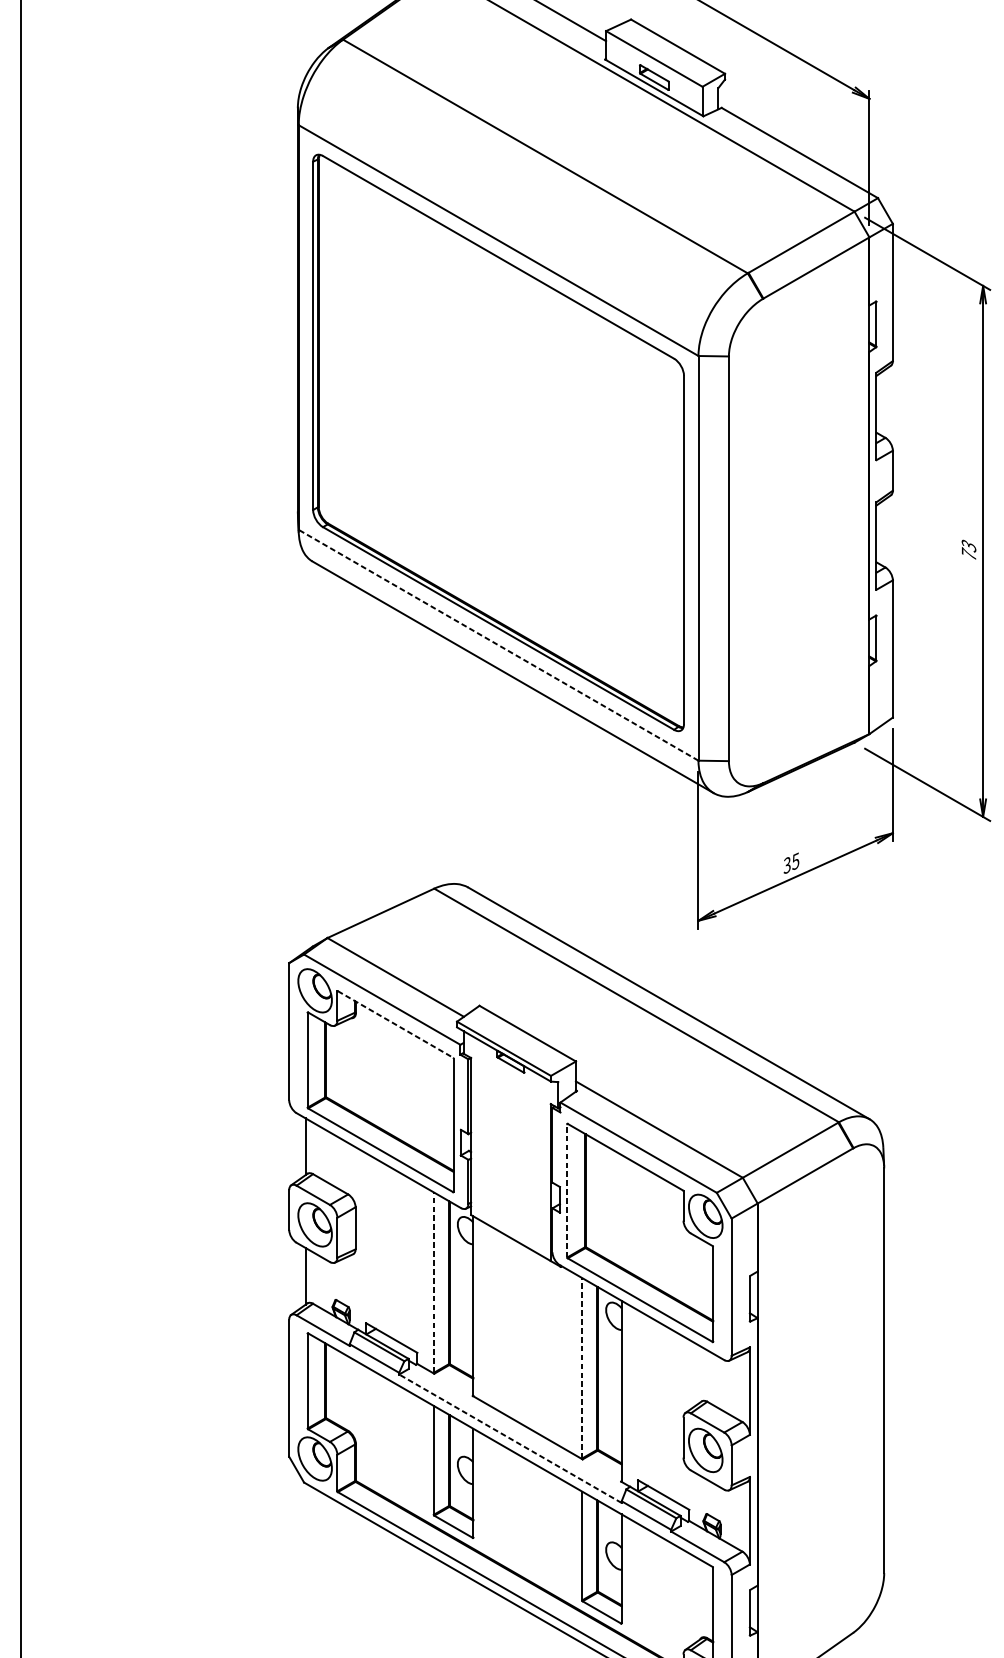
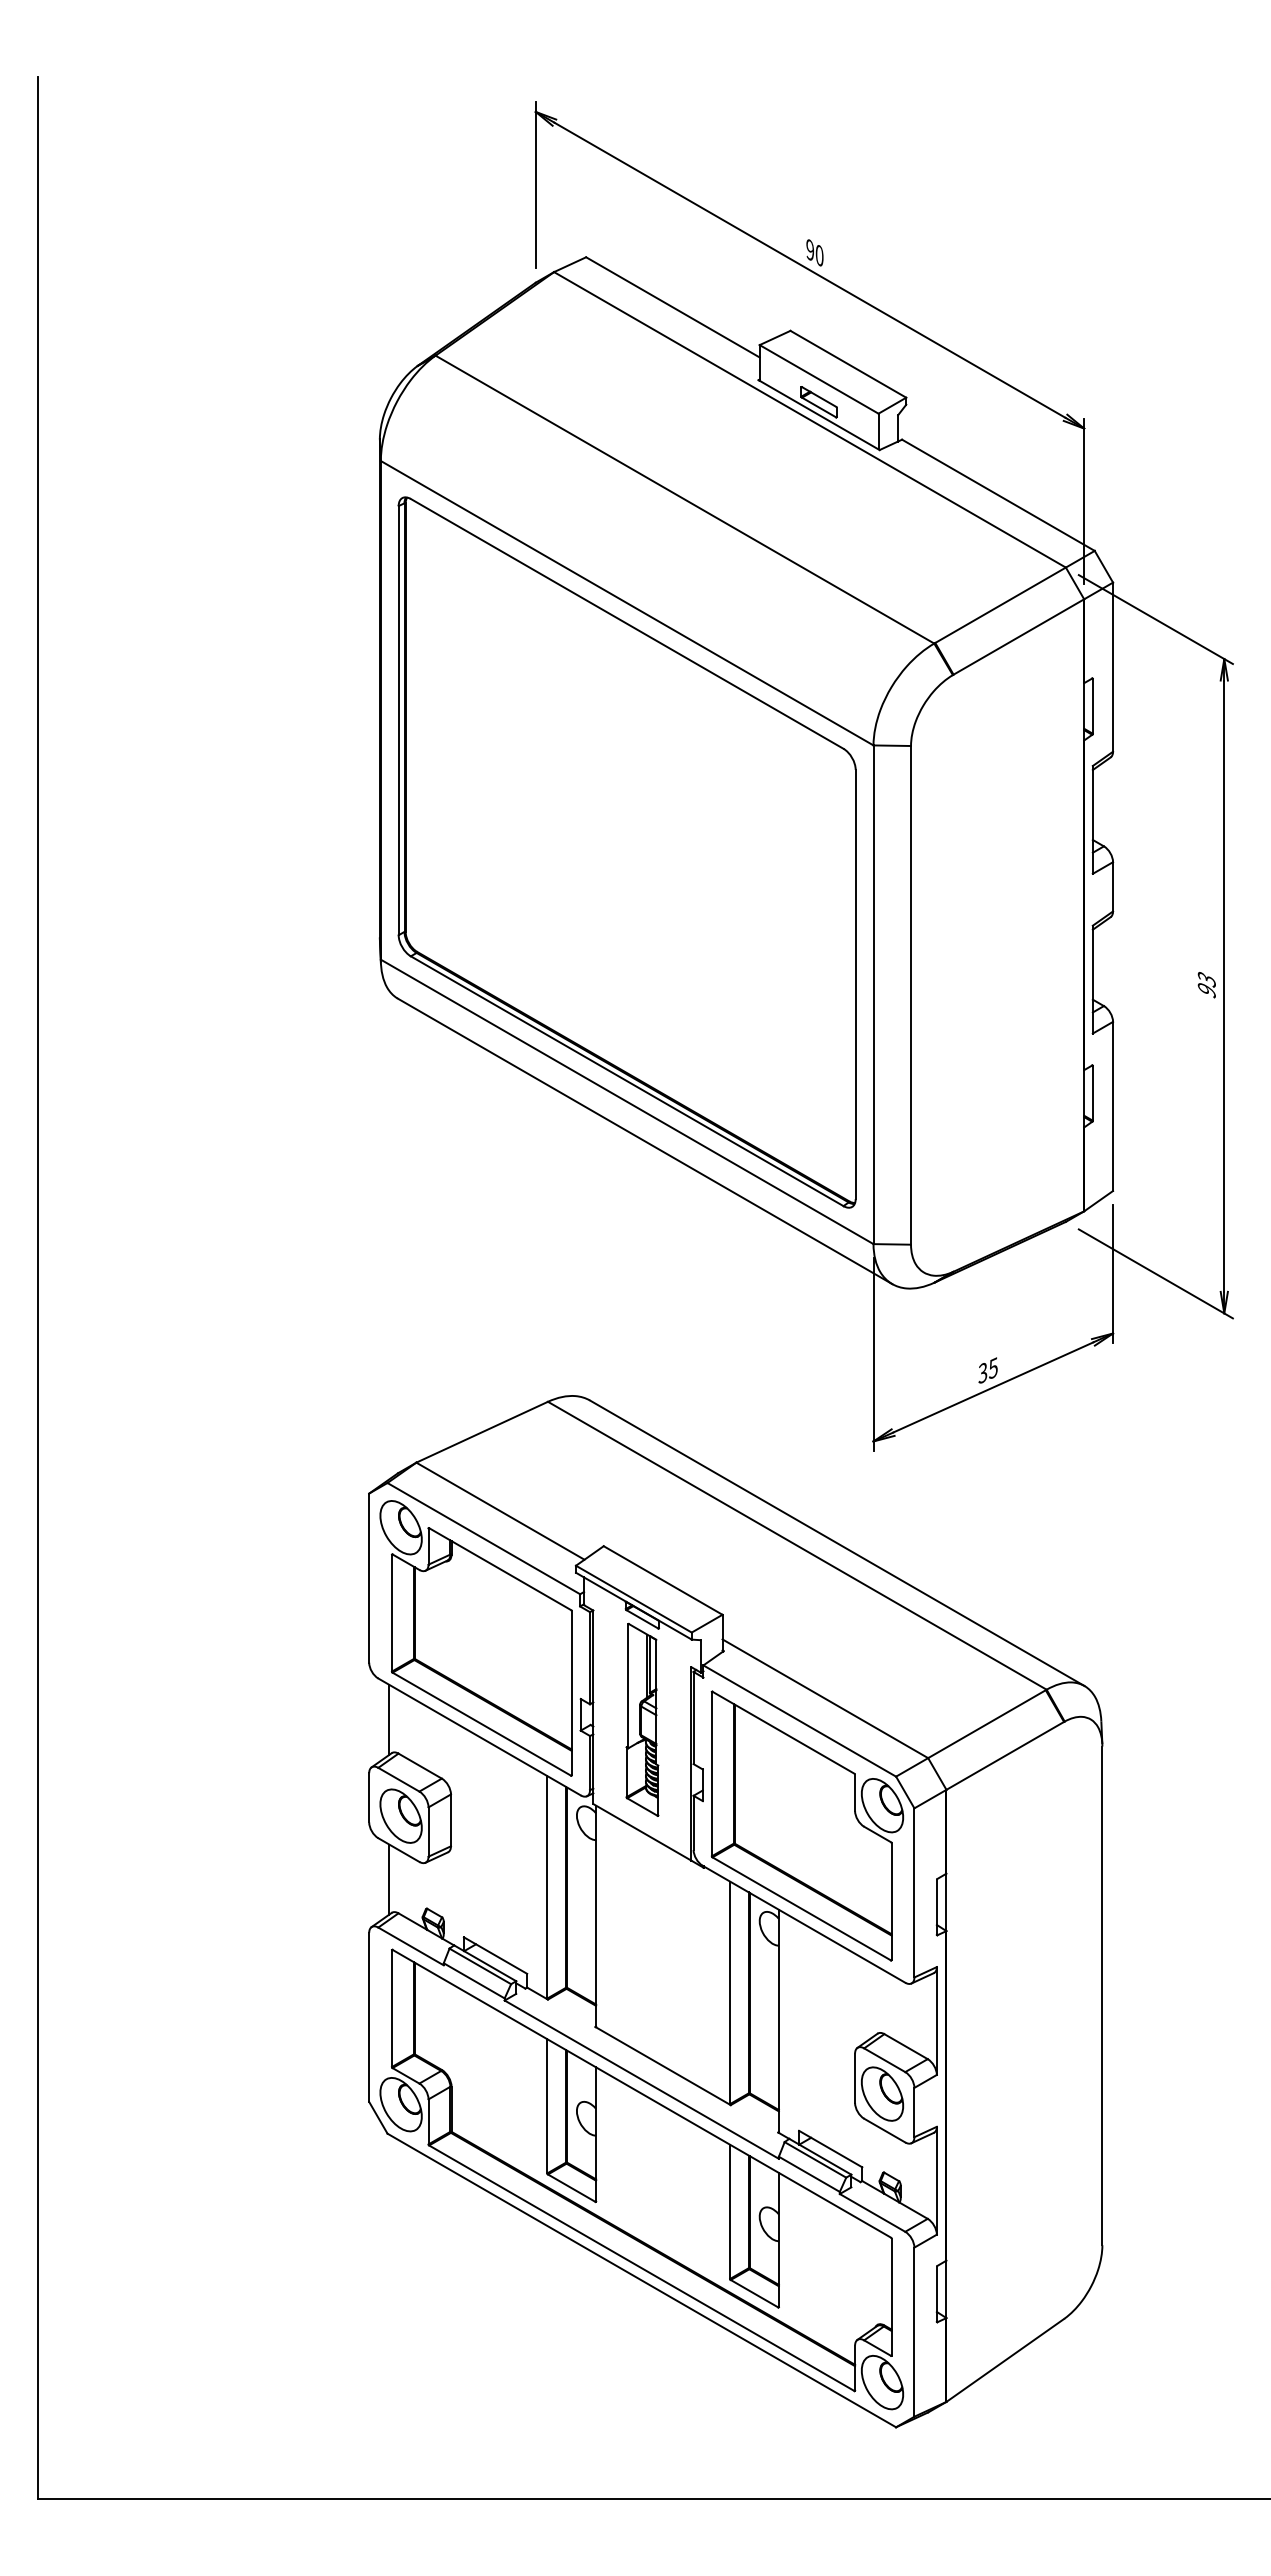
text: (968, 554) -> (1206, 989), 73 -> 93
line: (498, 644) -> (626, 1101), dashed -> solid
line: (395, 1024) -> (500, 1569), dashed -> solid
part: (511, 1146) -> (642, 1719), added
line: (567, 1190) -> (711, 1773), dashed -> solid
line: (433, 1281) -> (547, 1886), dashed -> solid
line: (582, 1367) -> (730, 1992), dashed -> solid
line: (510, 1438) -> (641, 2079), dashed -> solid

